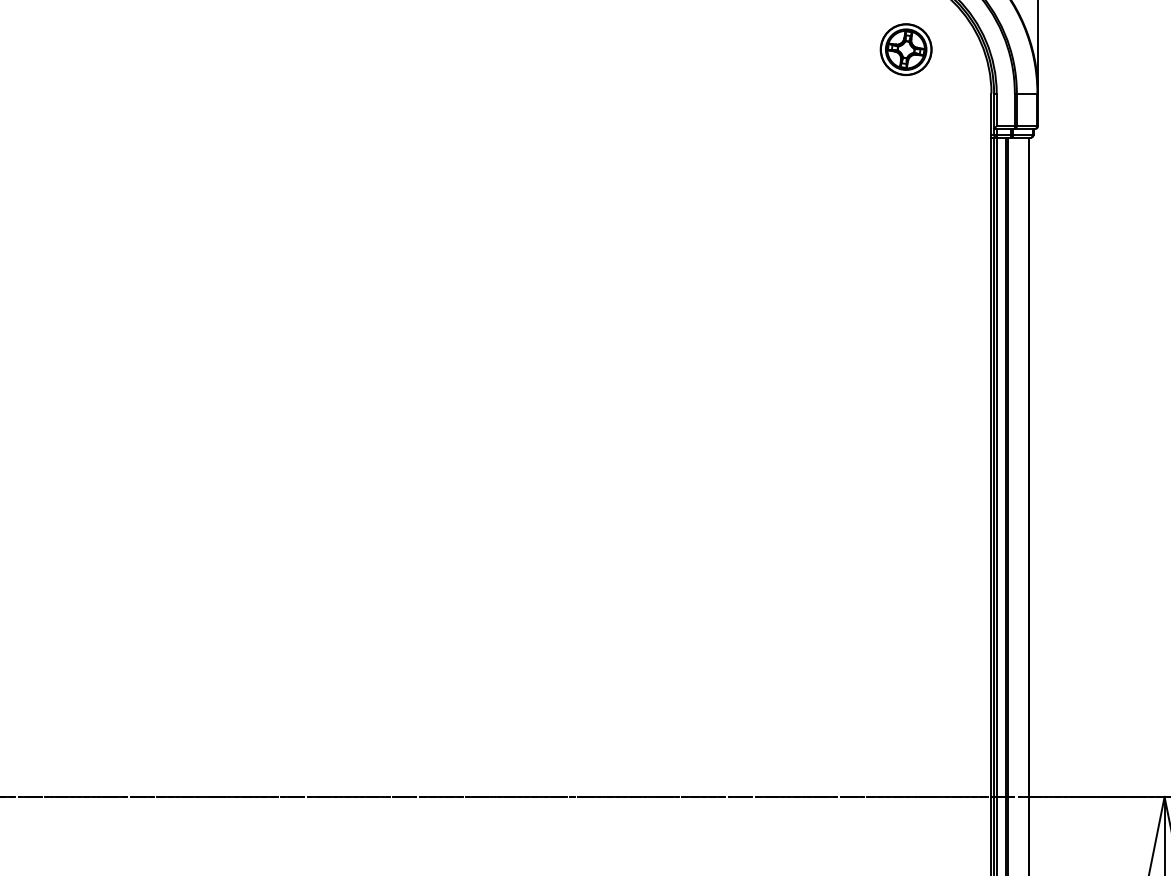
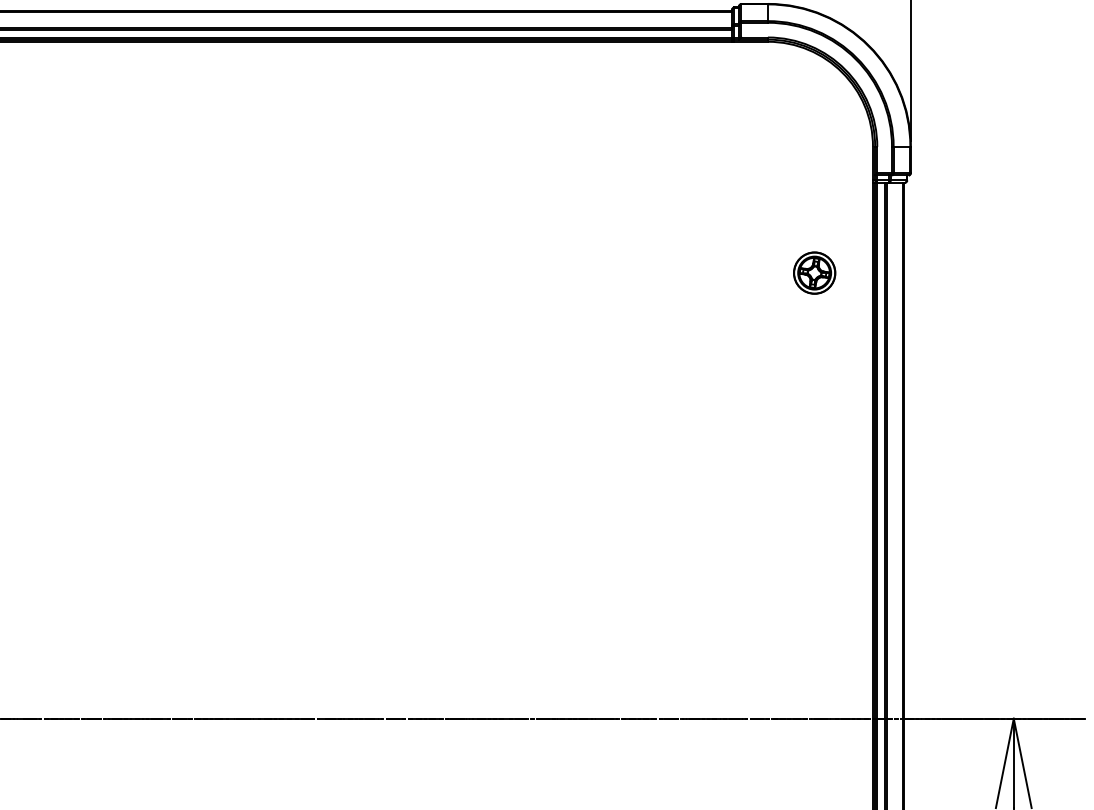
part: (905, 48) -> (814, 272), moved

